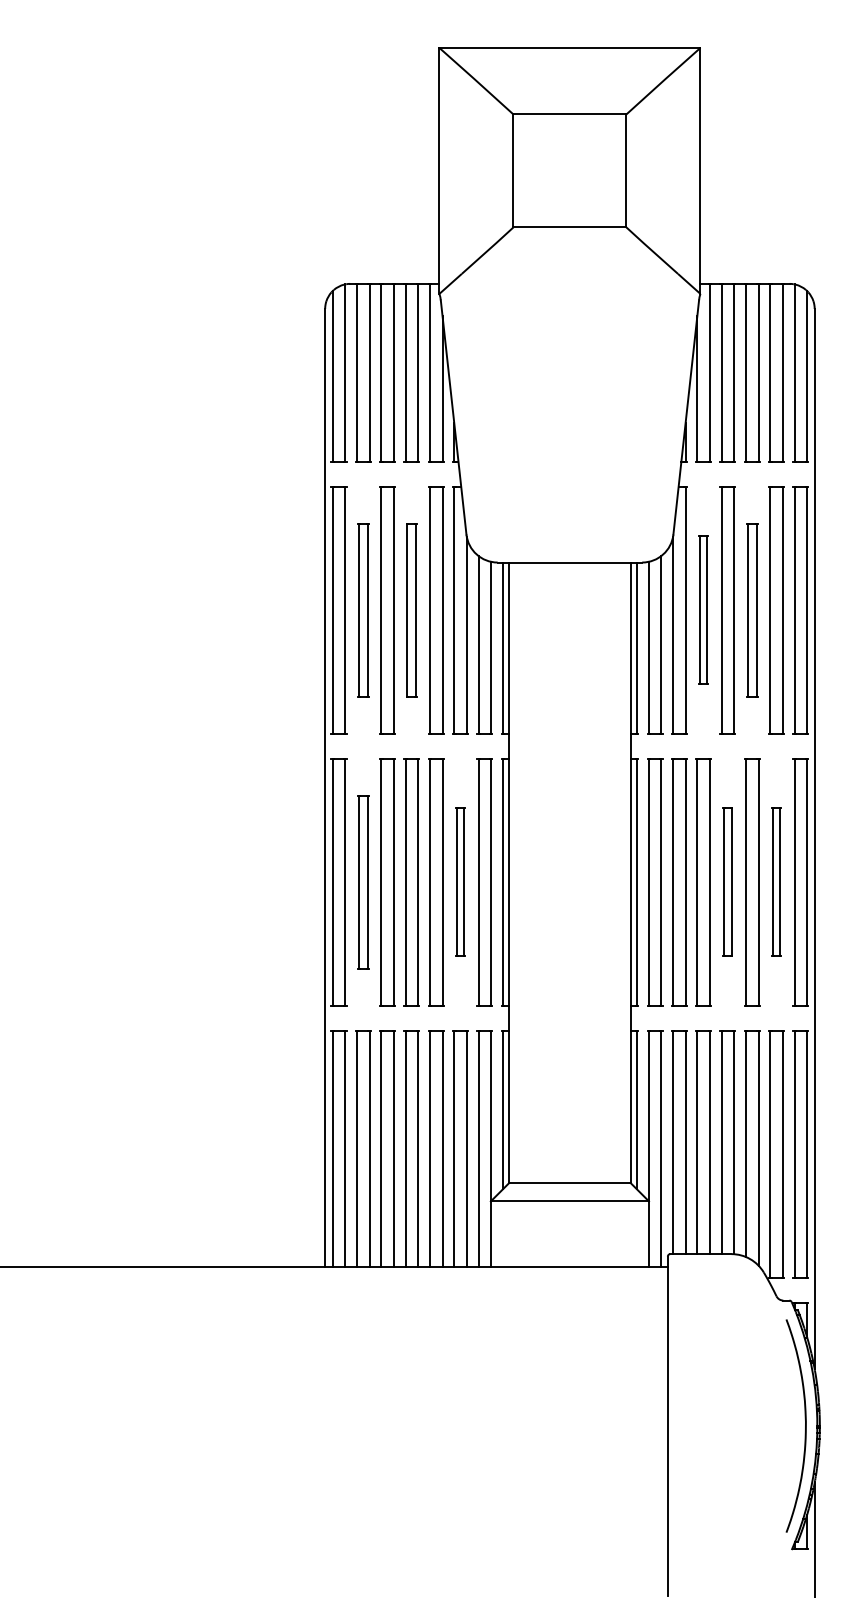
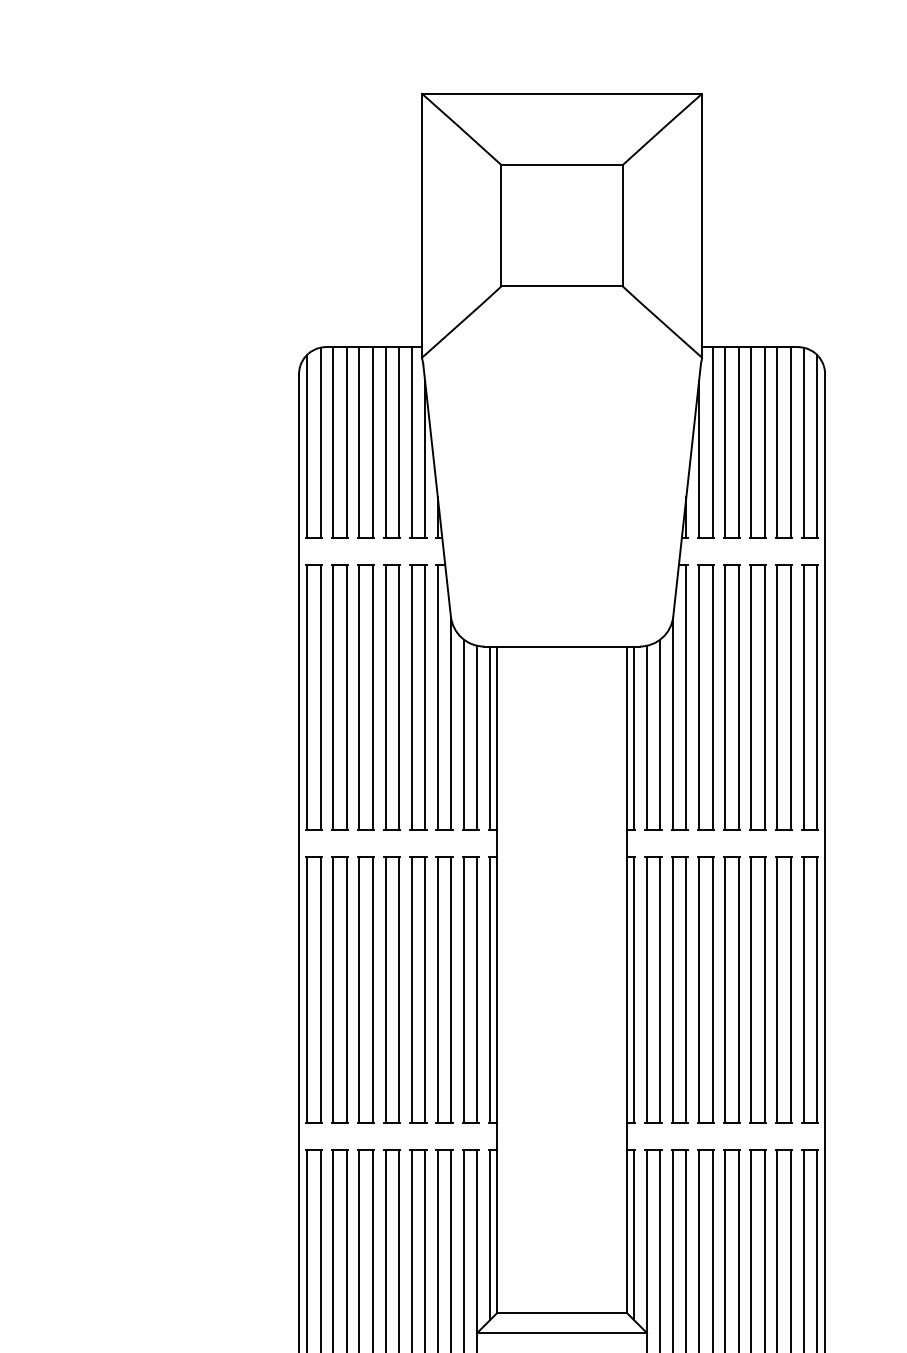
part: (363, 610) -> (340, 698), size x1.43
part: (411, 610) -> (391, 698), size x1.43
part: (703, 610) -> (705, 698), size x1.67
part: (752, 610) -> (758, 698), size x1.43
part: (363, 882) -> (340, 990), size x1.43
part: (460, 882) -> (444, 990), size x1.67
part: (727, 882) -> (731, 990), size x1.67
part: (776, 882) -> (784, 990), size x1.67

